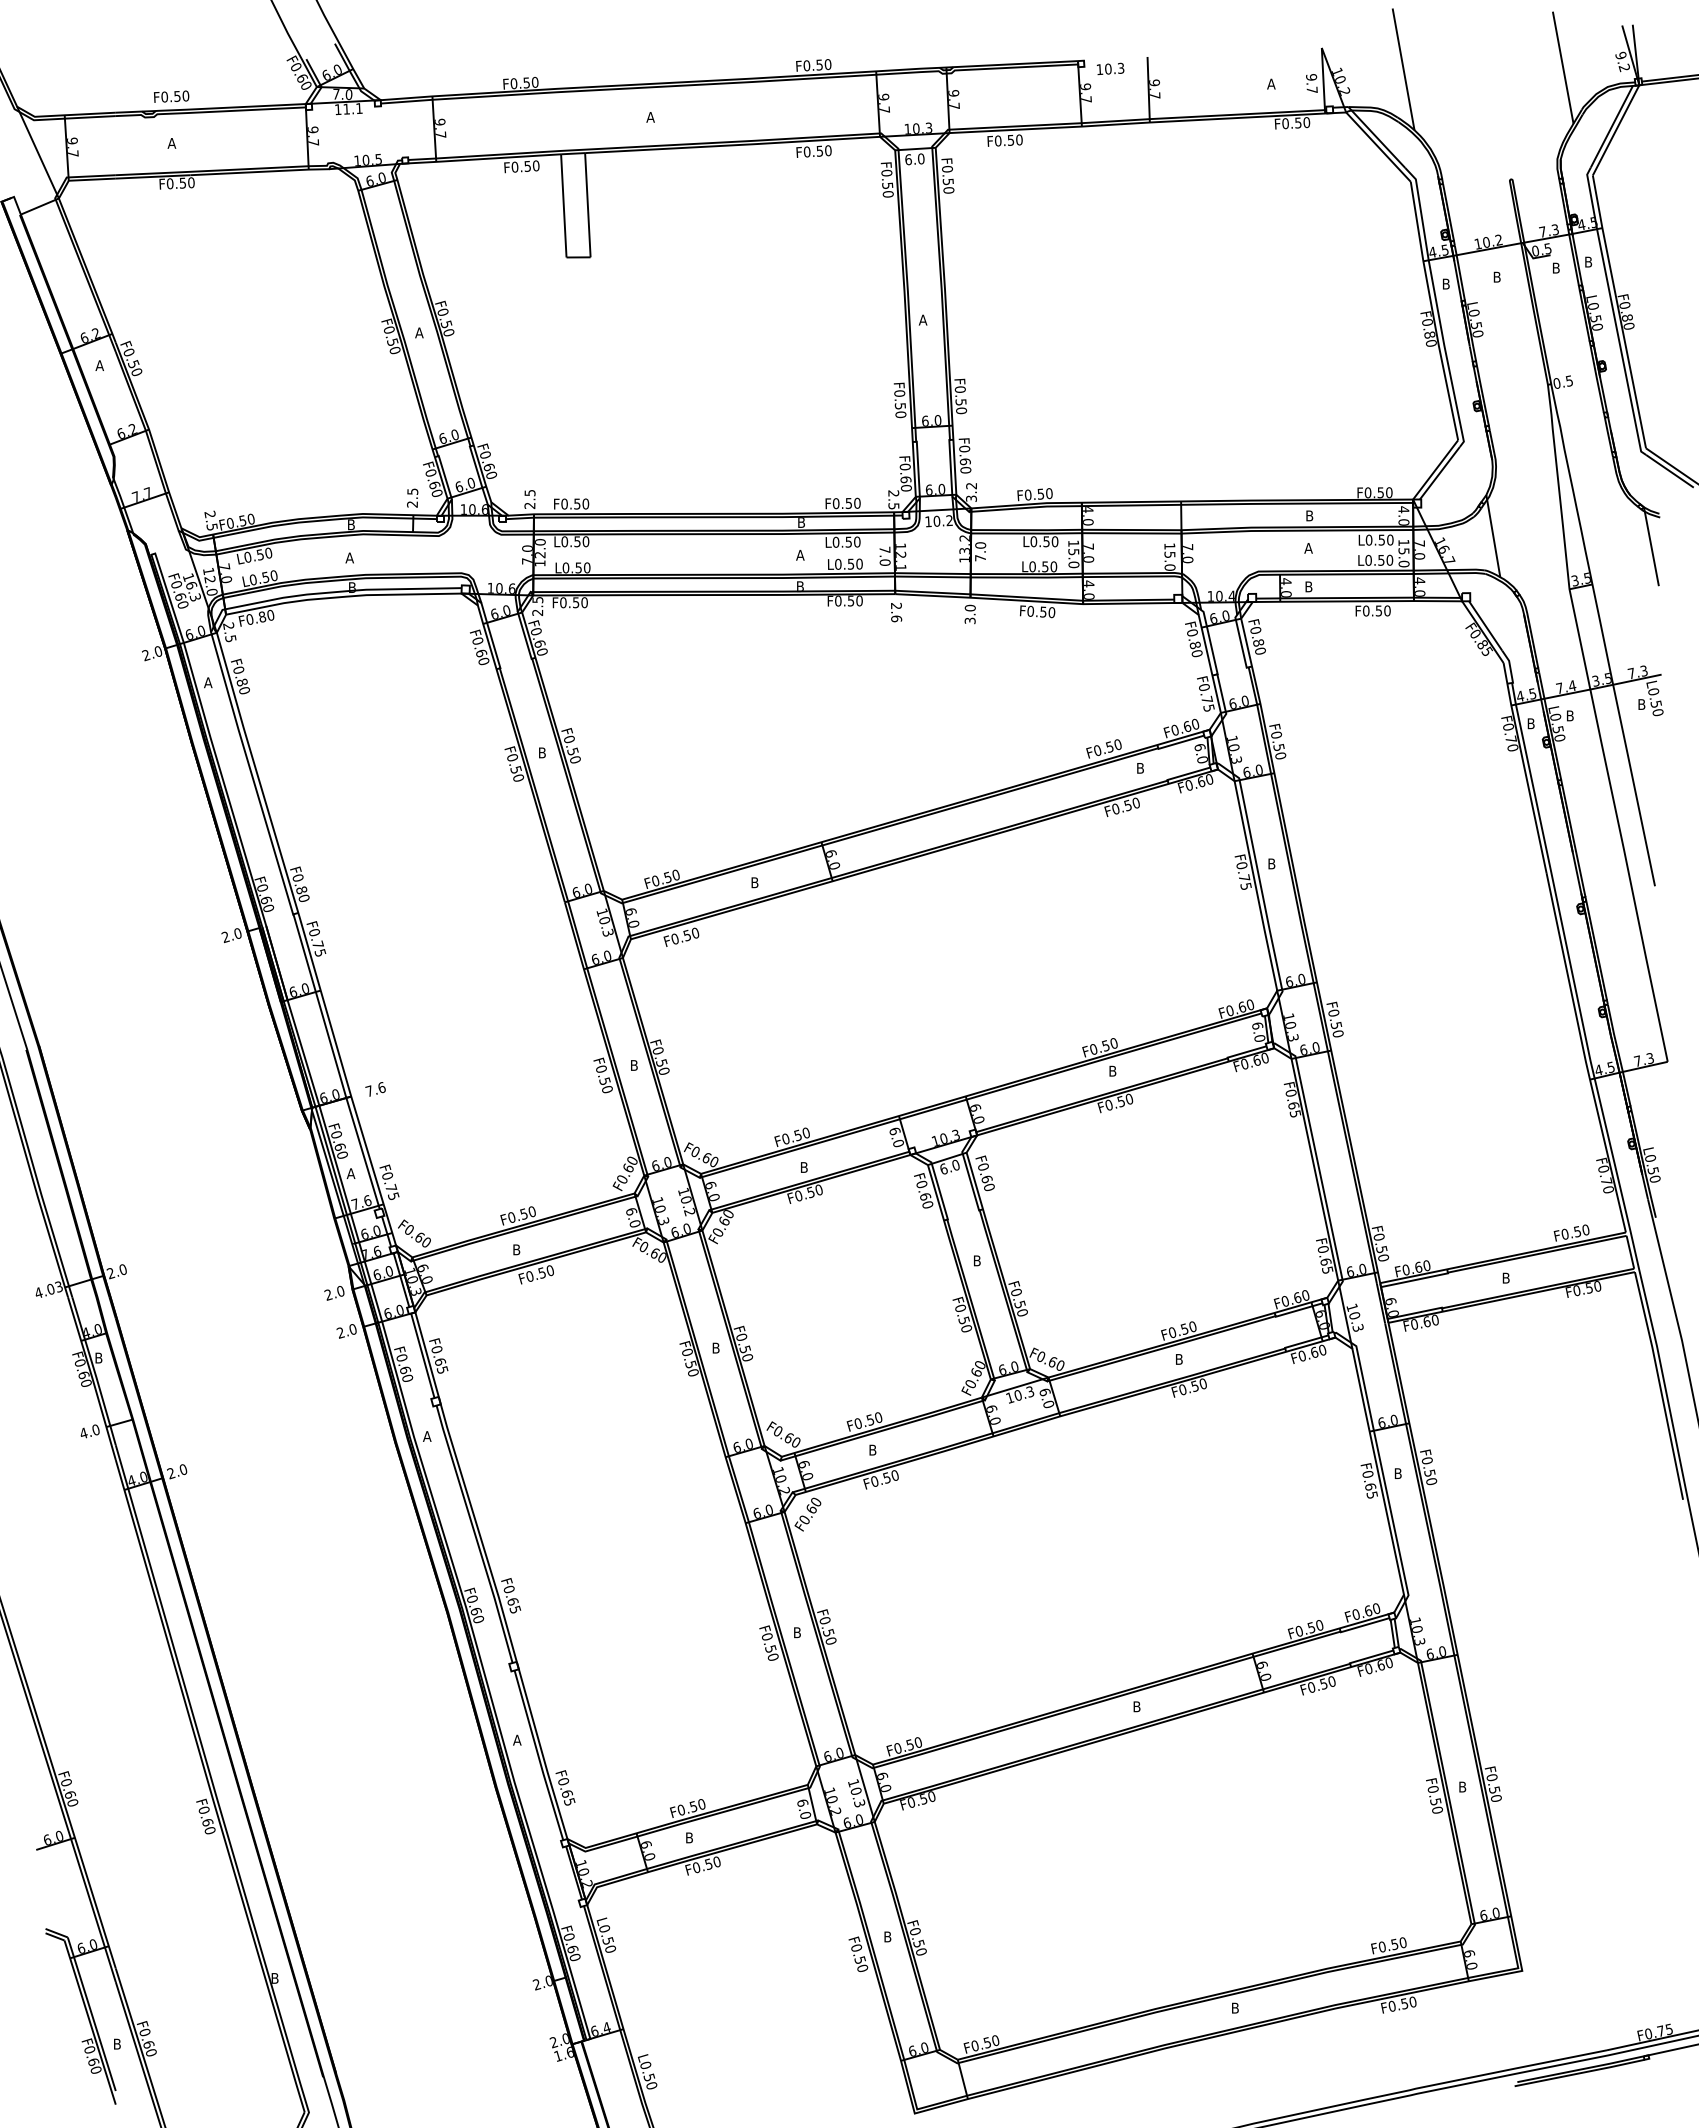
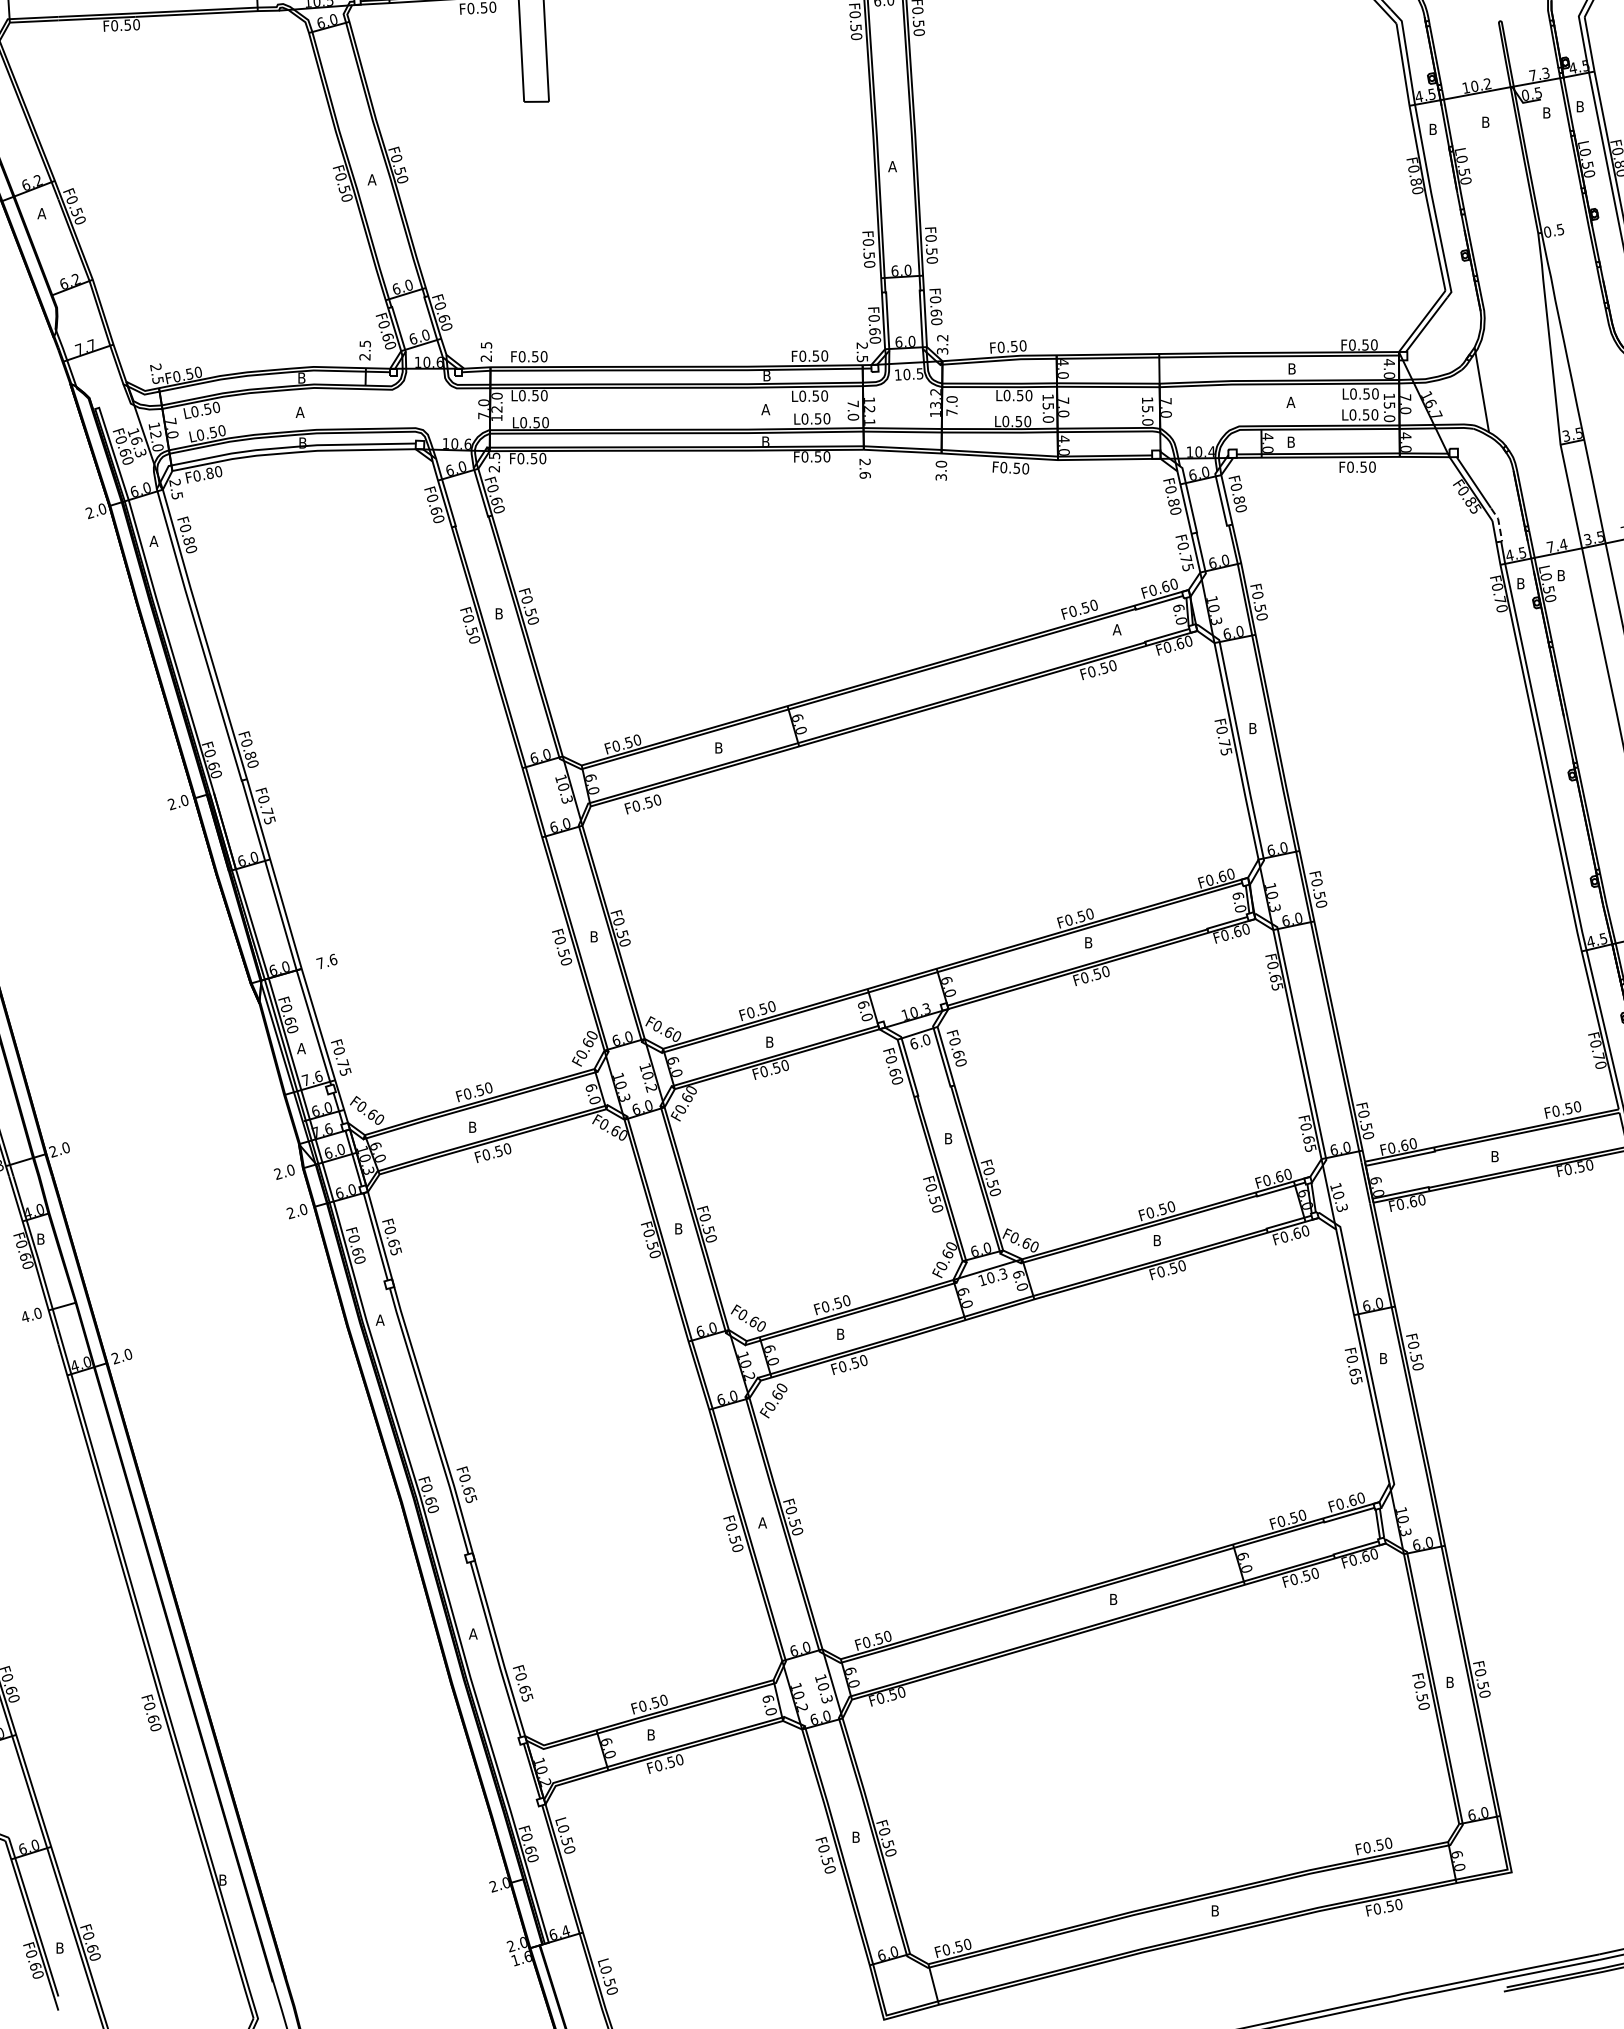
text: (949, 520) -> (919, 373), 10.2 -> 10.5
line: (1510, 668) -> (1499, 526), solid -> dashed
text: (1140, 768) -> (1117, 629), B -> A
text: (797, 1632) -> (762, 1522), B -> A

